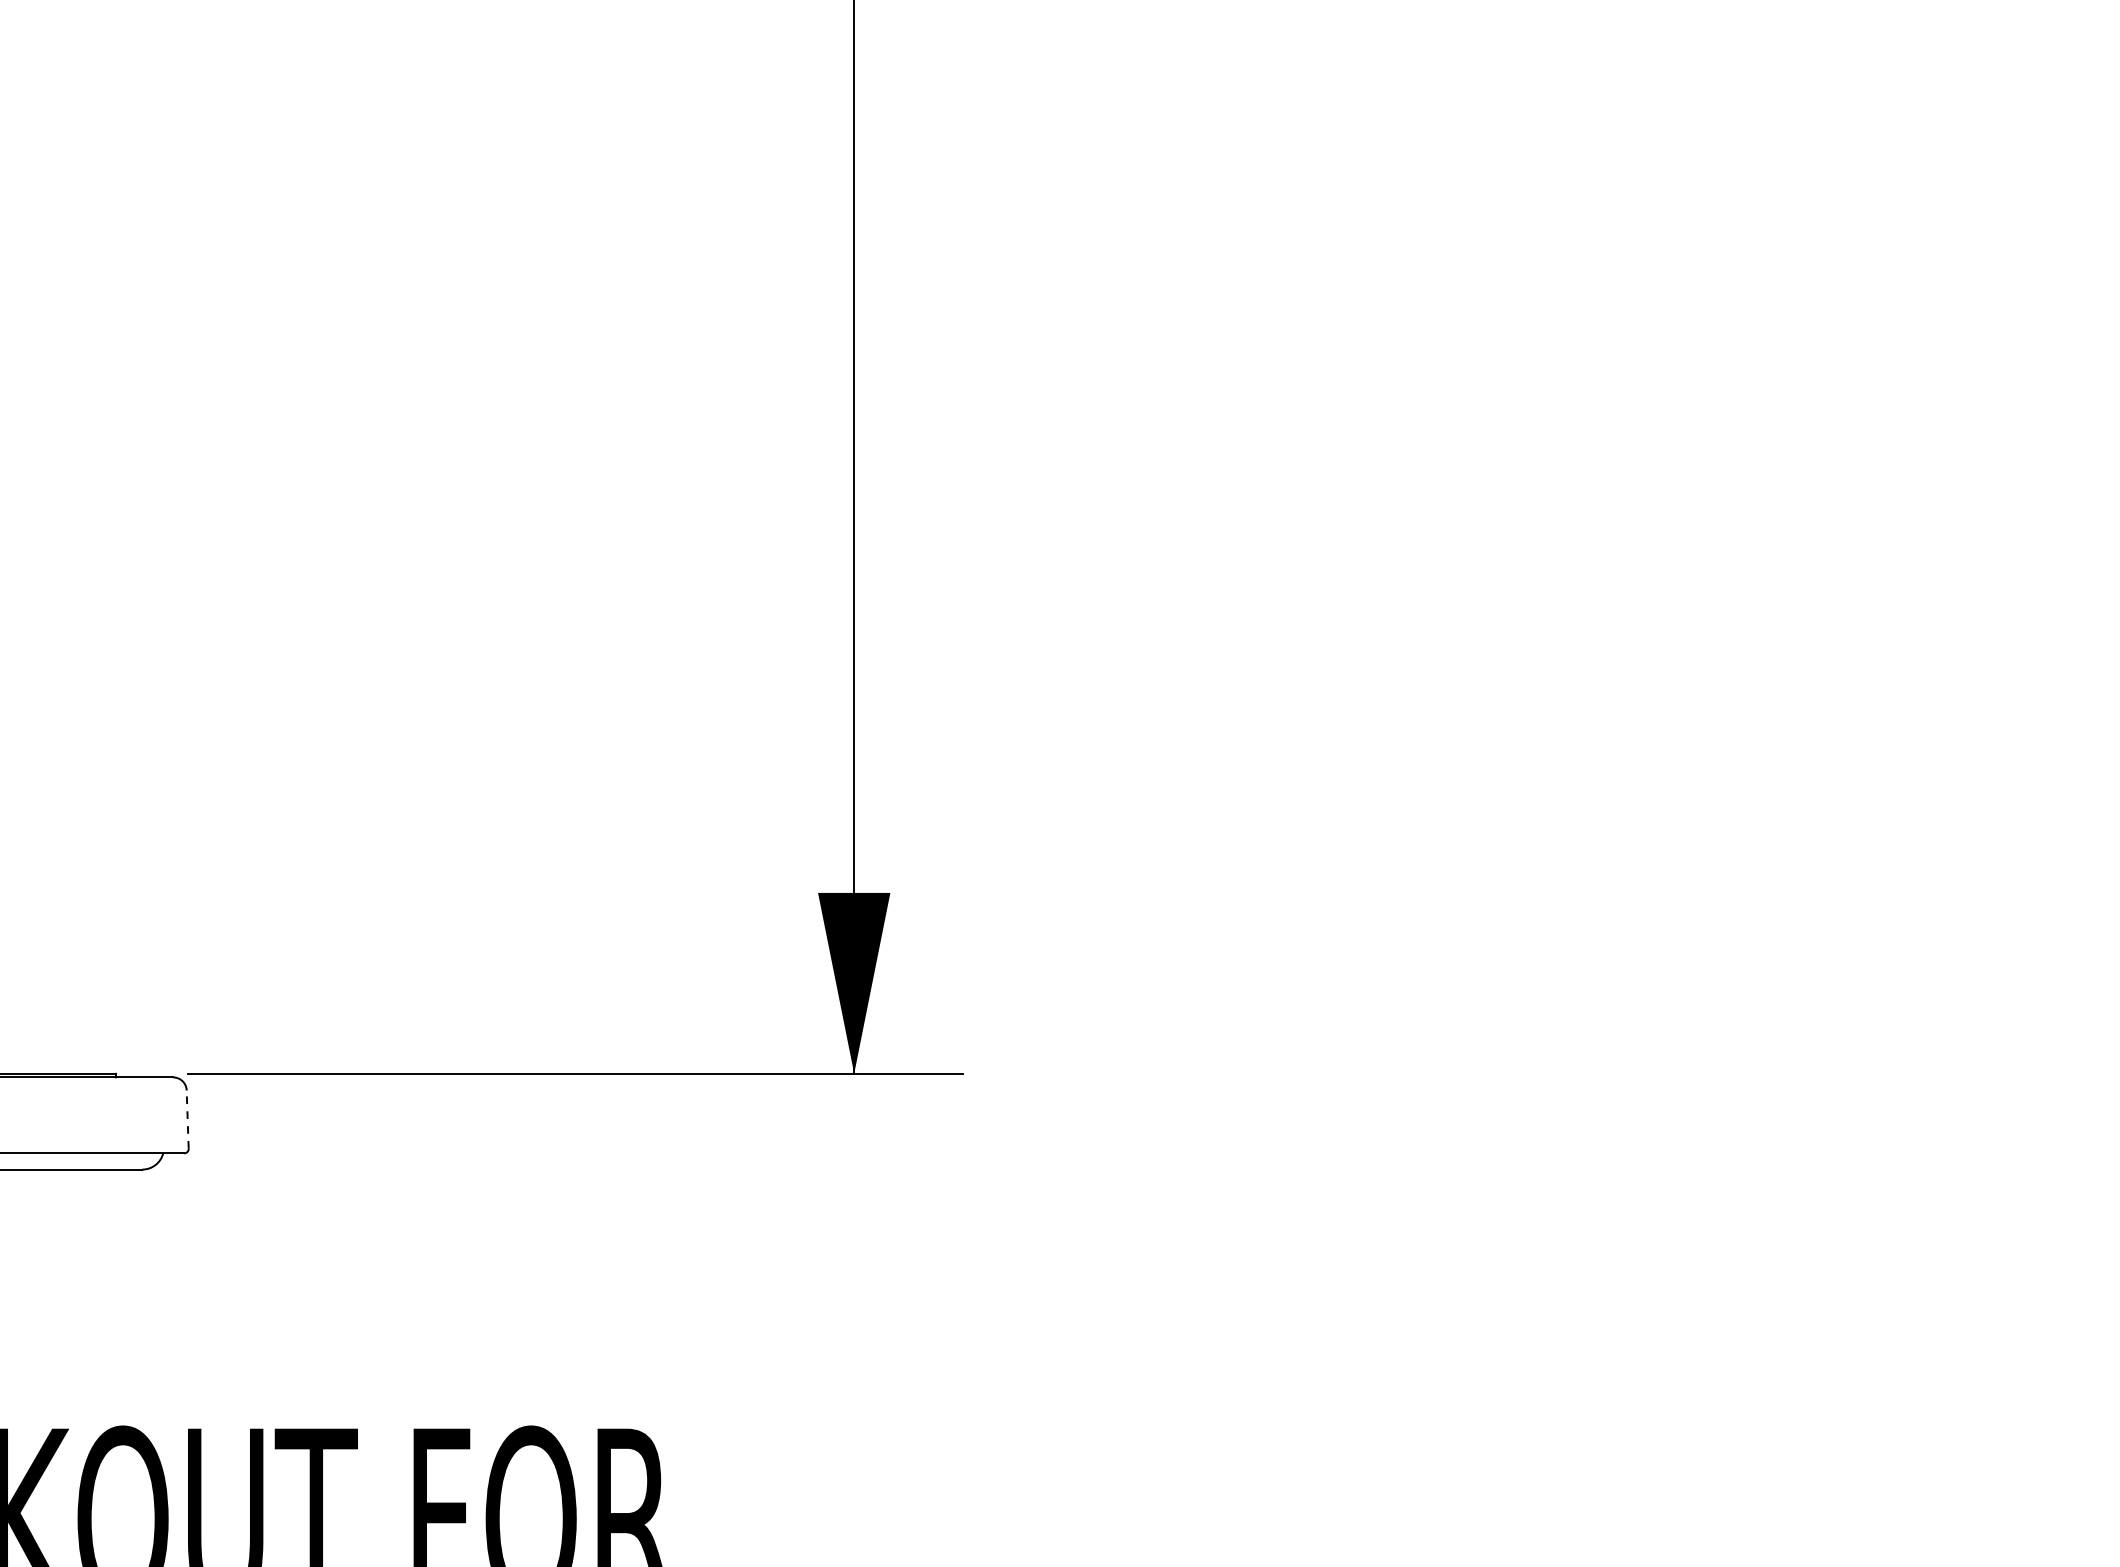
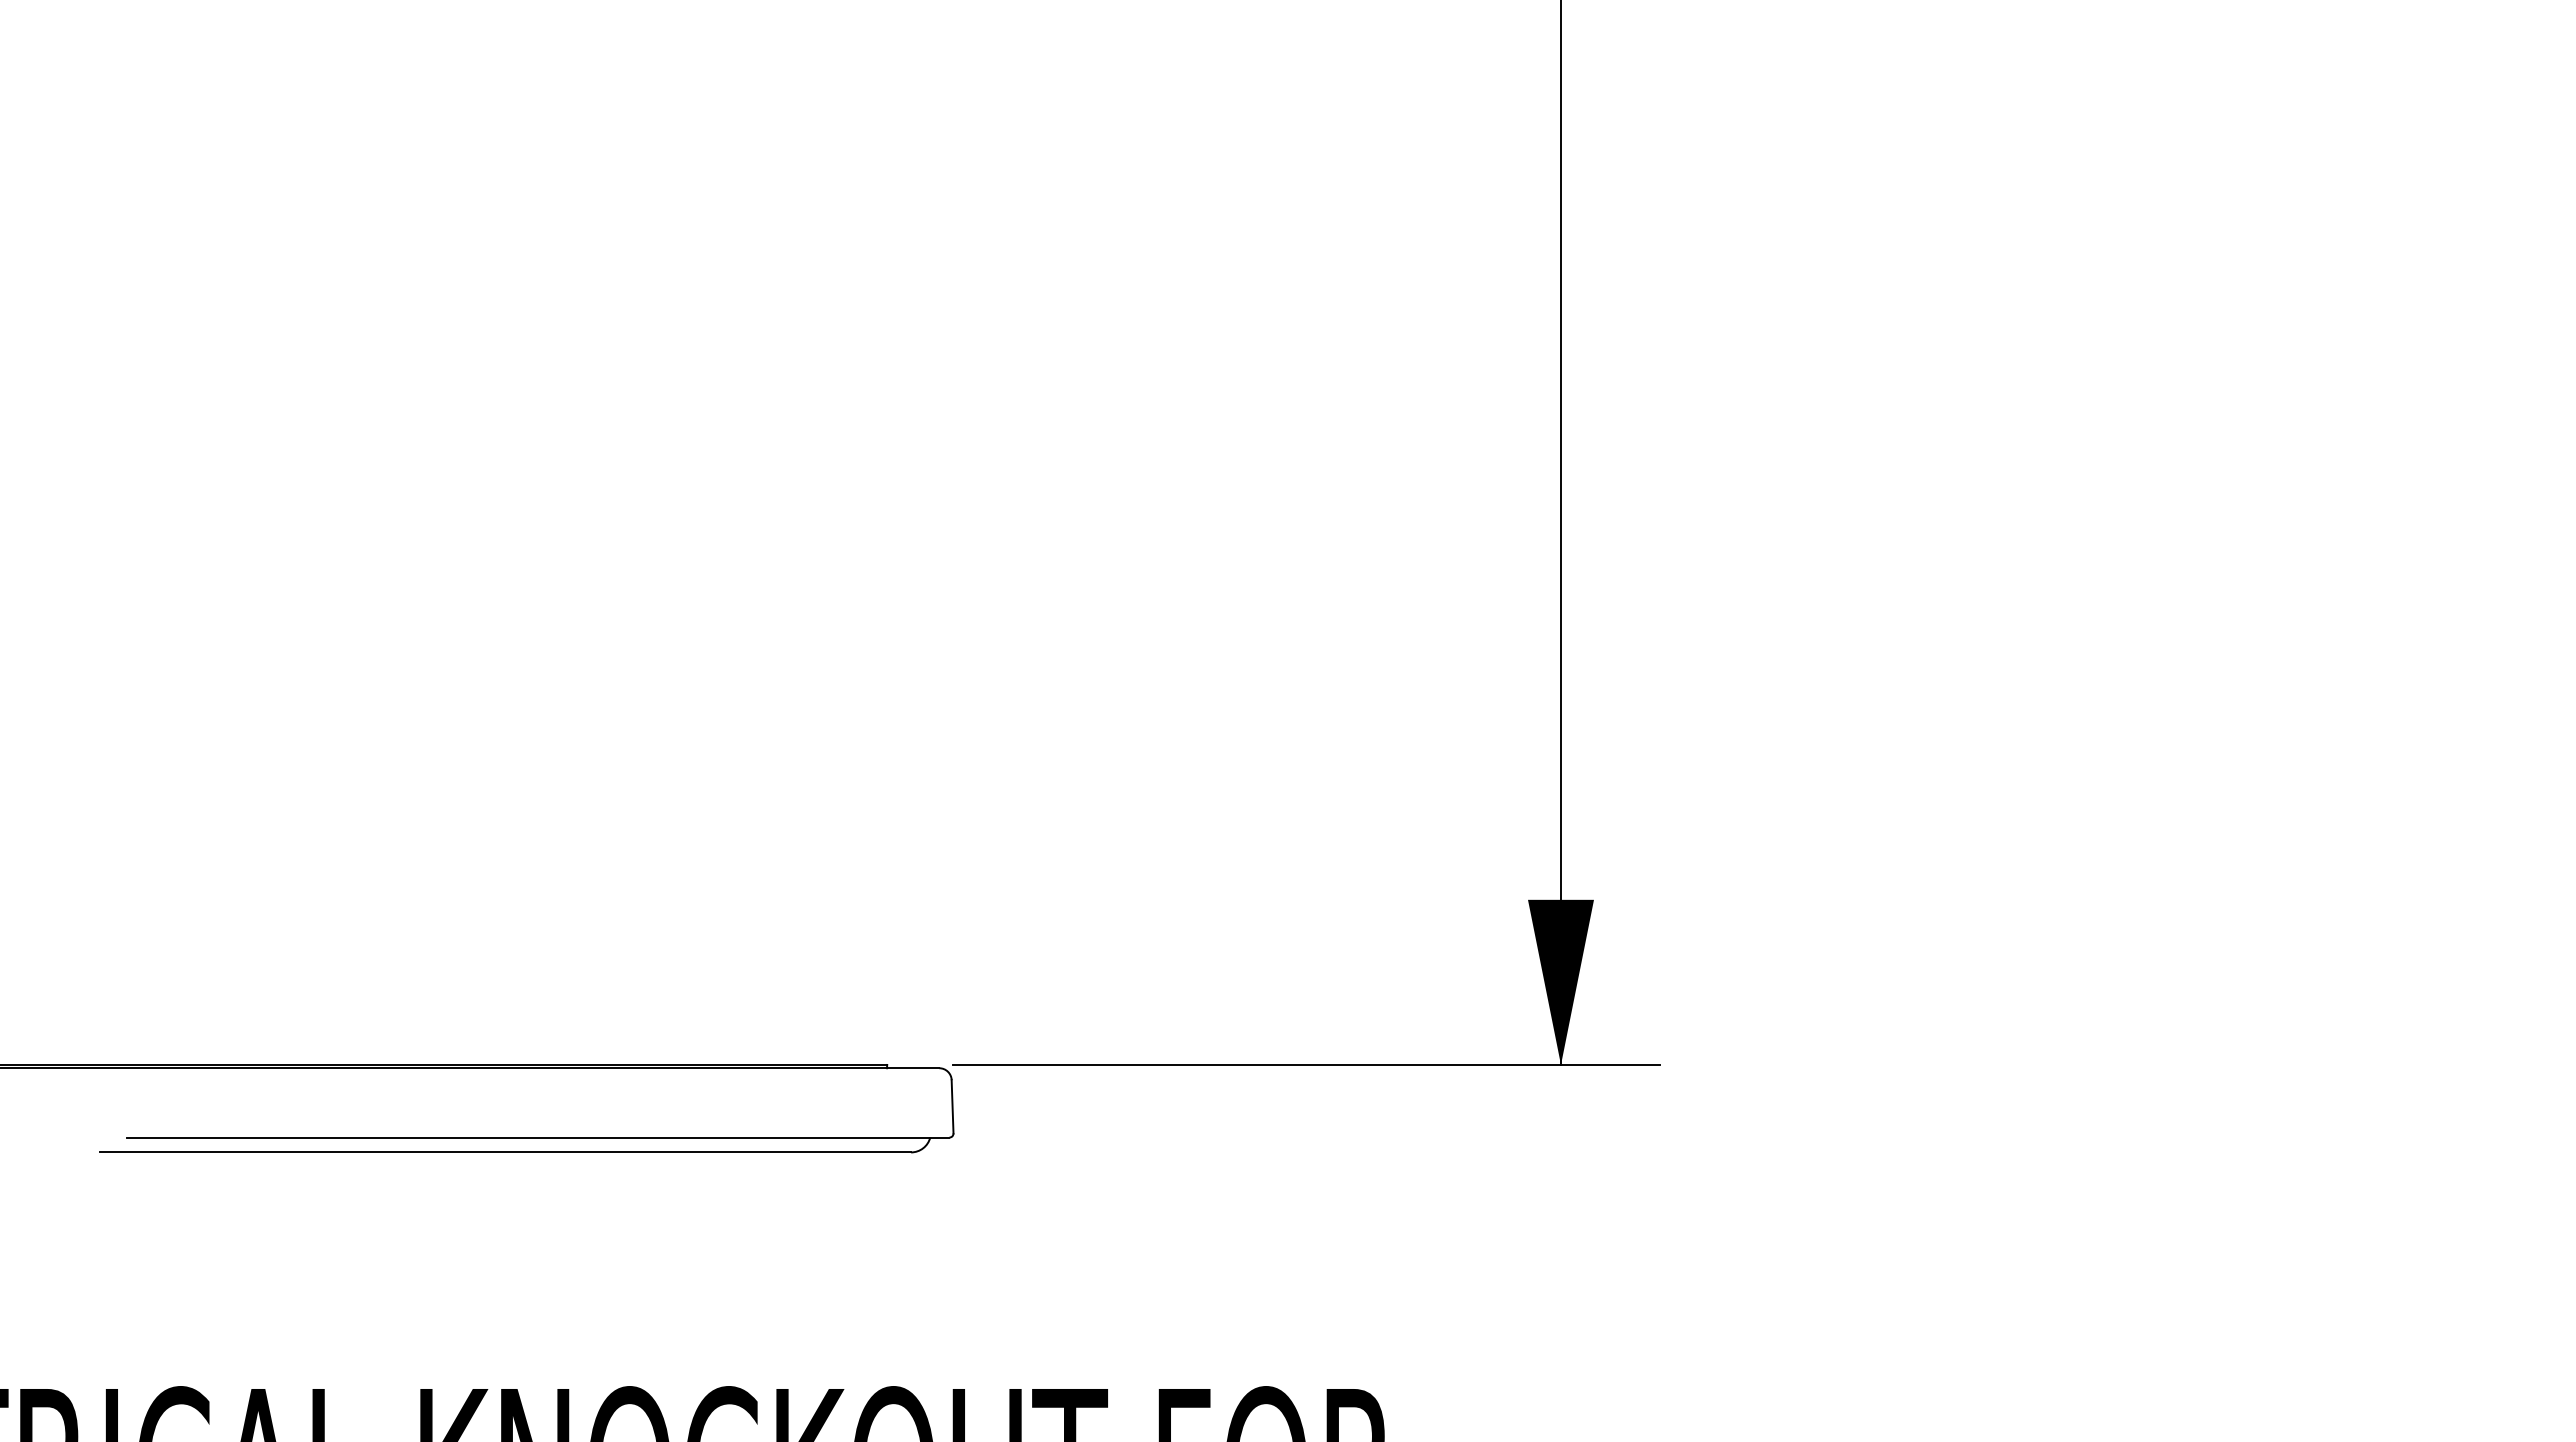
line: (187, 1119) -> (952, 1106), dashed -> solid

